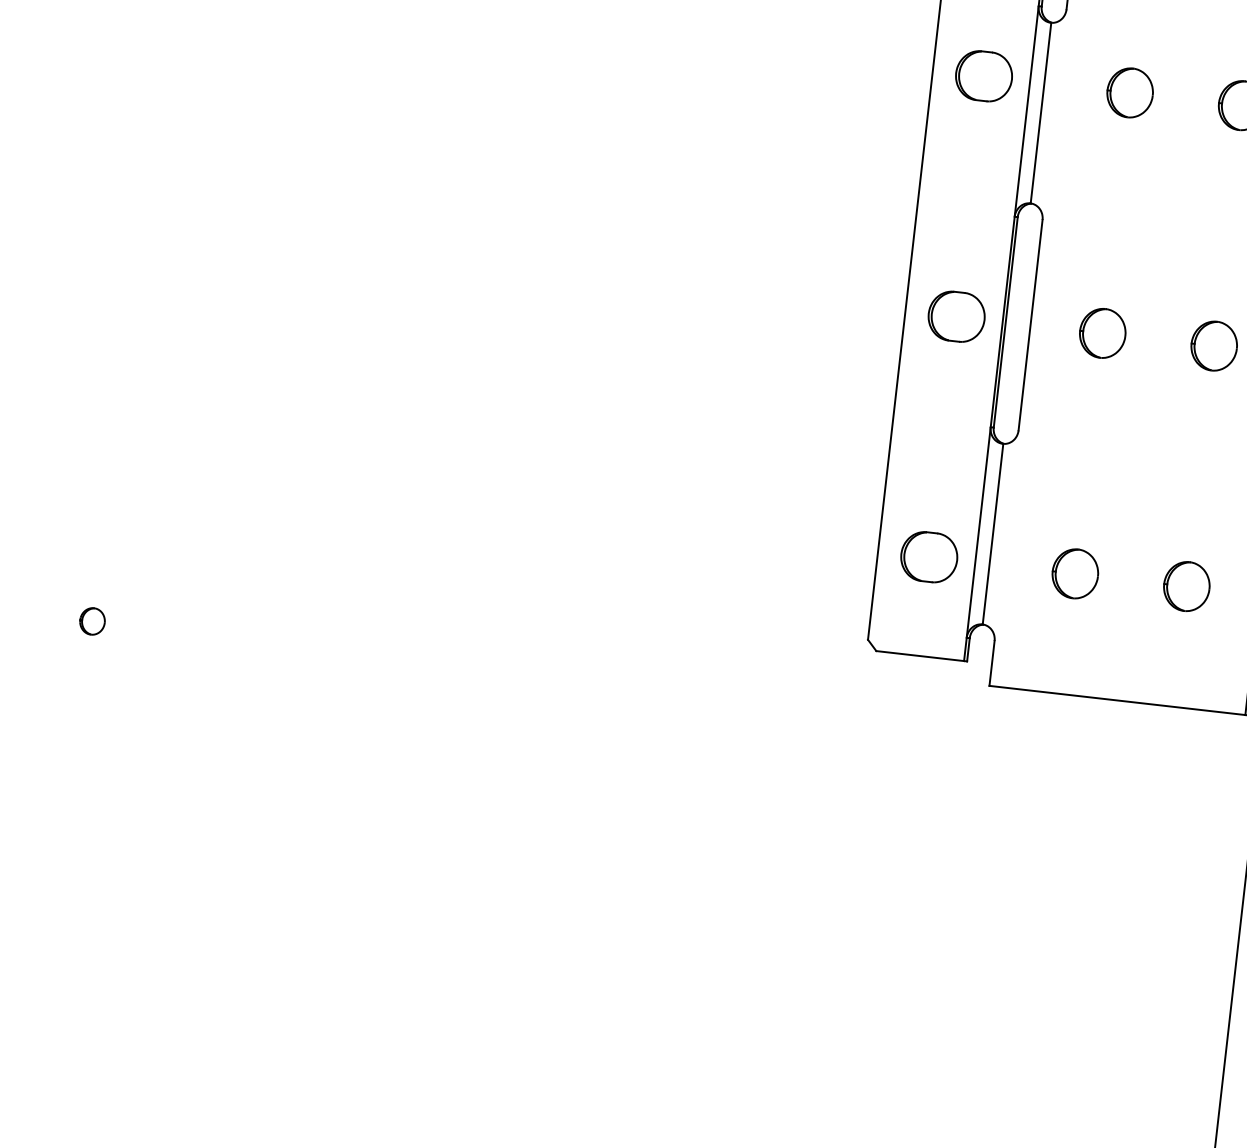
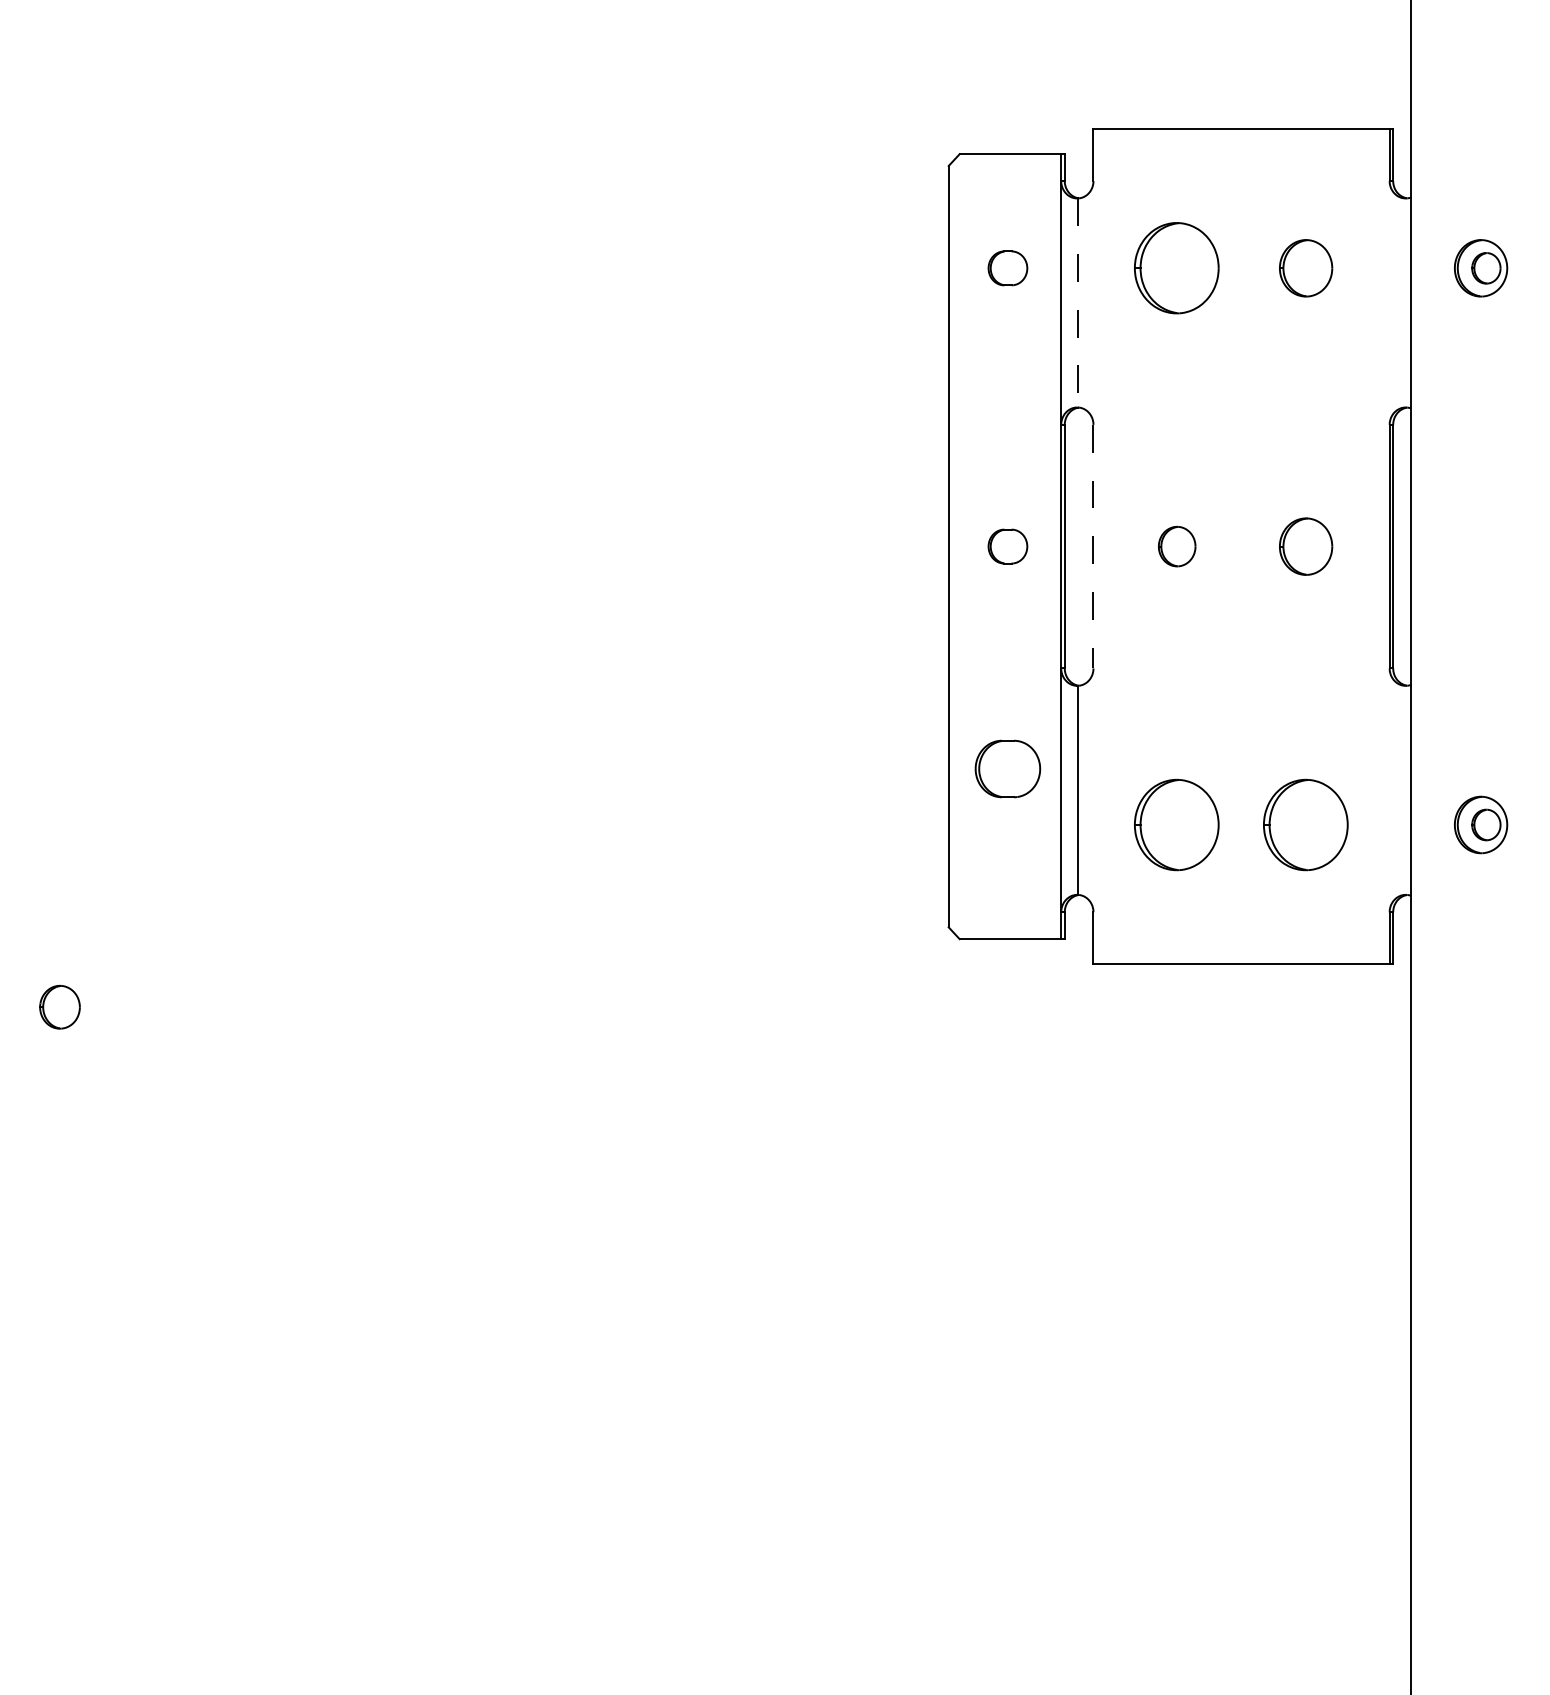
part: (983, 76) -> (1007, 268), size x0.6
part: (1130, 93) -> (1177, 268), size x1.6
line: (1040, 112) -> (1077, 302), solid -> dashed
part: (956, 316) -> (1007, 546), size x0.6
line: (1030, 325) -> (1093, 546), solid -> dashed
part: (1103, 333) -> (1177, 546), size x0.7
part: (928, 556) -> (1007, 768), moved
part: (1075, 573) -> (1177, 824), size x1.6
part: (1187, 586) -> (1306, 824), size x1.6
part: (92, 621) -> (60, 1007), size x1.4

